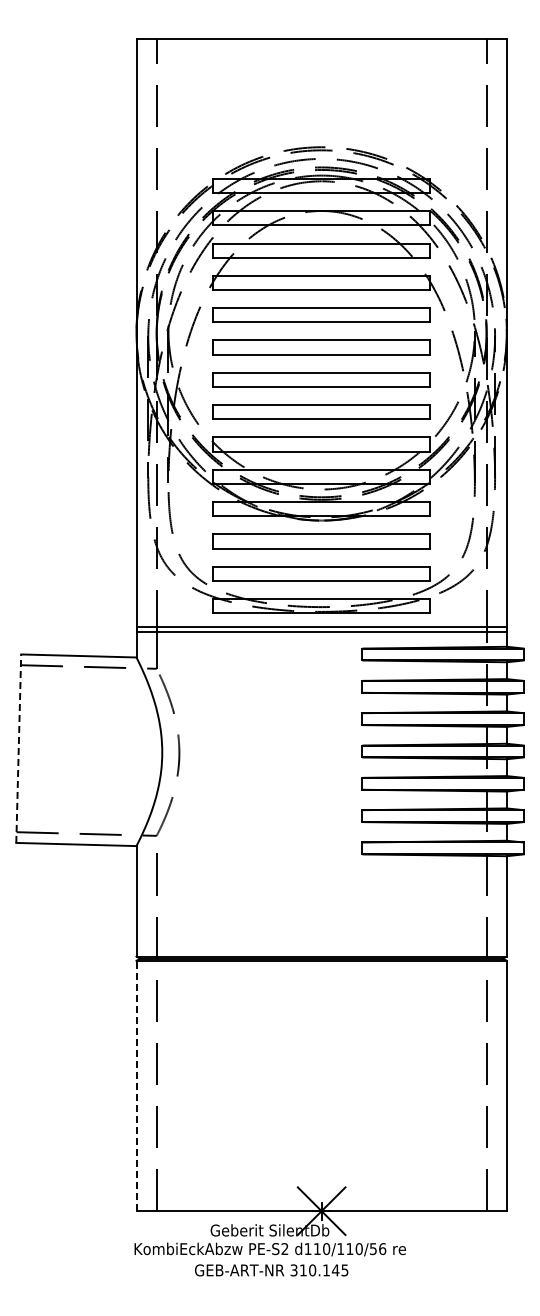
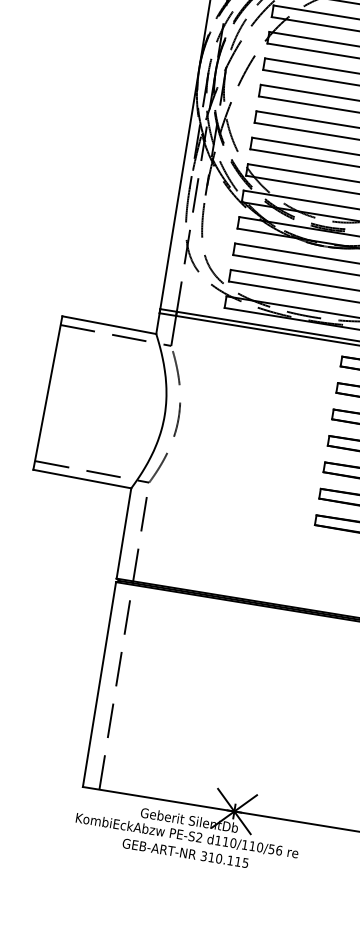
line: (18, 748) -> (47, 392), dashed -> solid
line: (136, 1085) -> (99, 684), dashed -> solid
text: (335, 1270) -> (237, 861), 310.145 -> 310.115

